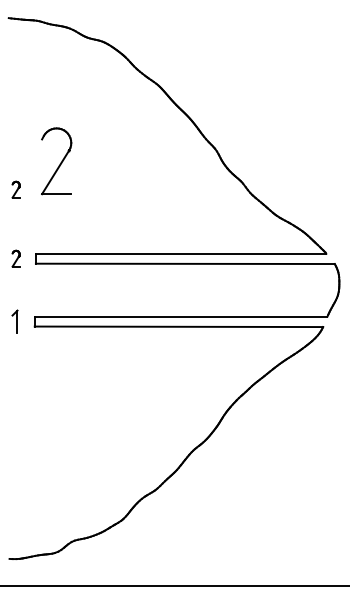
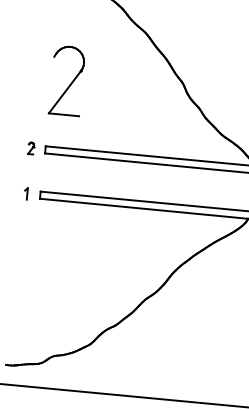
part: (56, 161) -> (66, 81), size x1.43
part: (15, 189) -> (35, 98), removed
part: (14, 321) -> (25, 193), size x0.71

